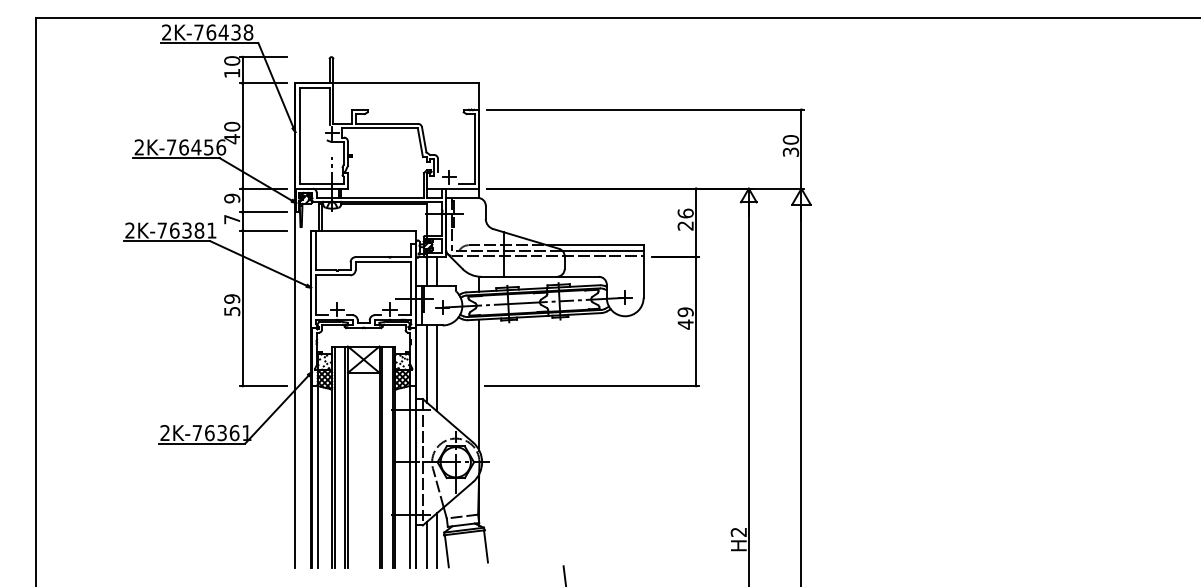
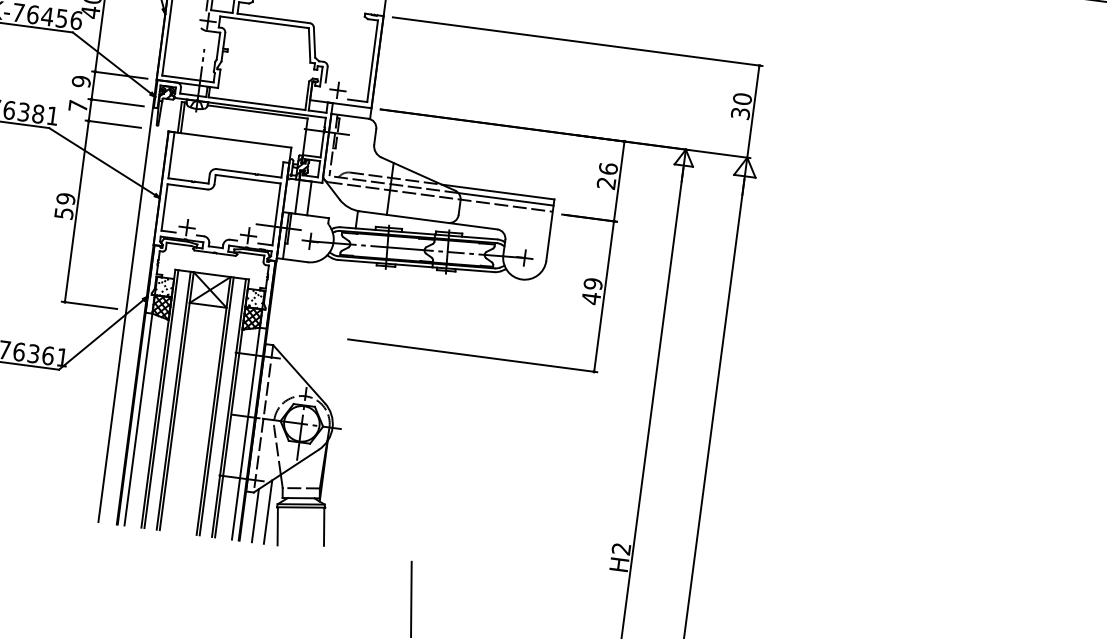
line: (426, 363) -> (282, 304), removed
line: (437, 368) -> (294, 311), removed
line: (479, 384) -> (341, 336), removed

